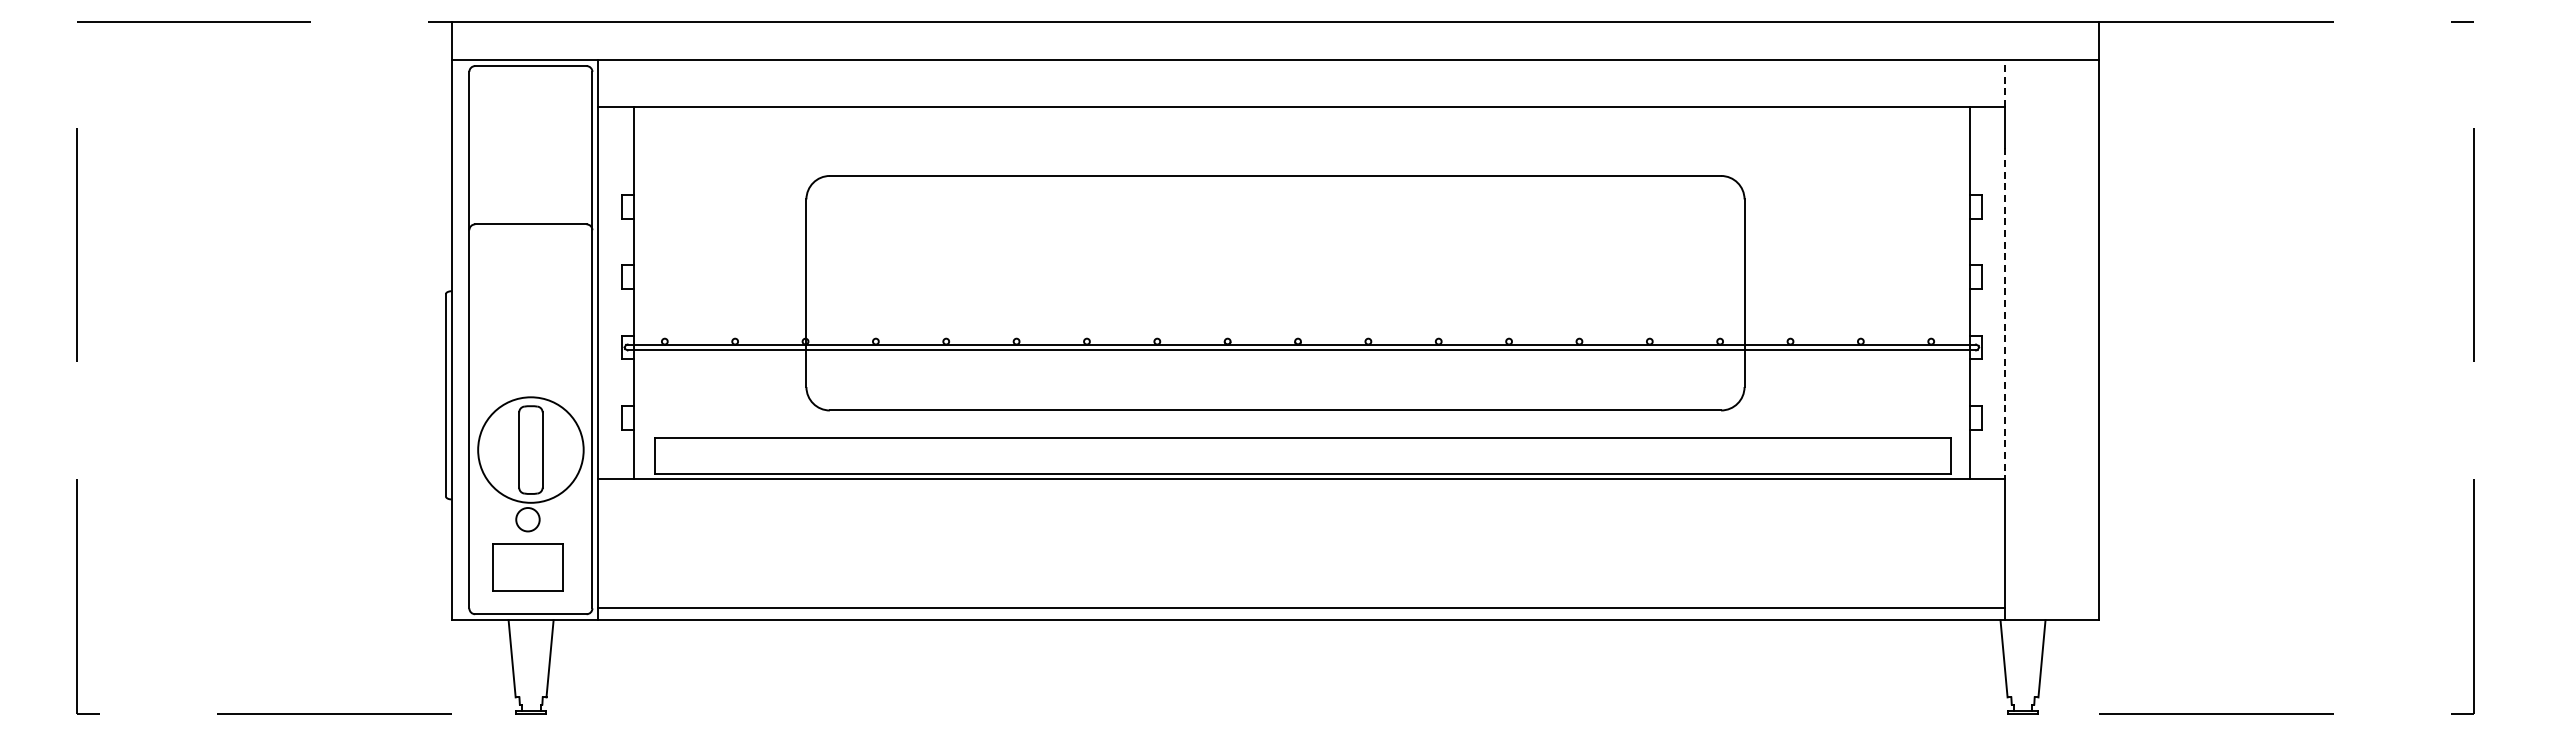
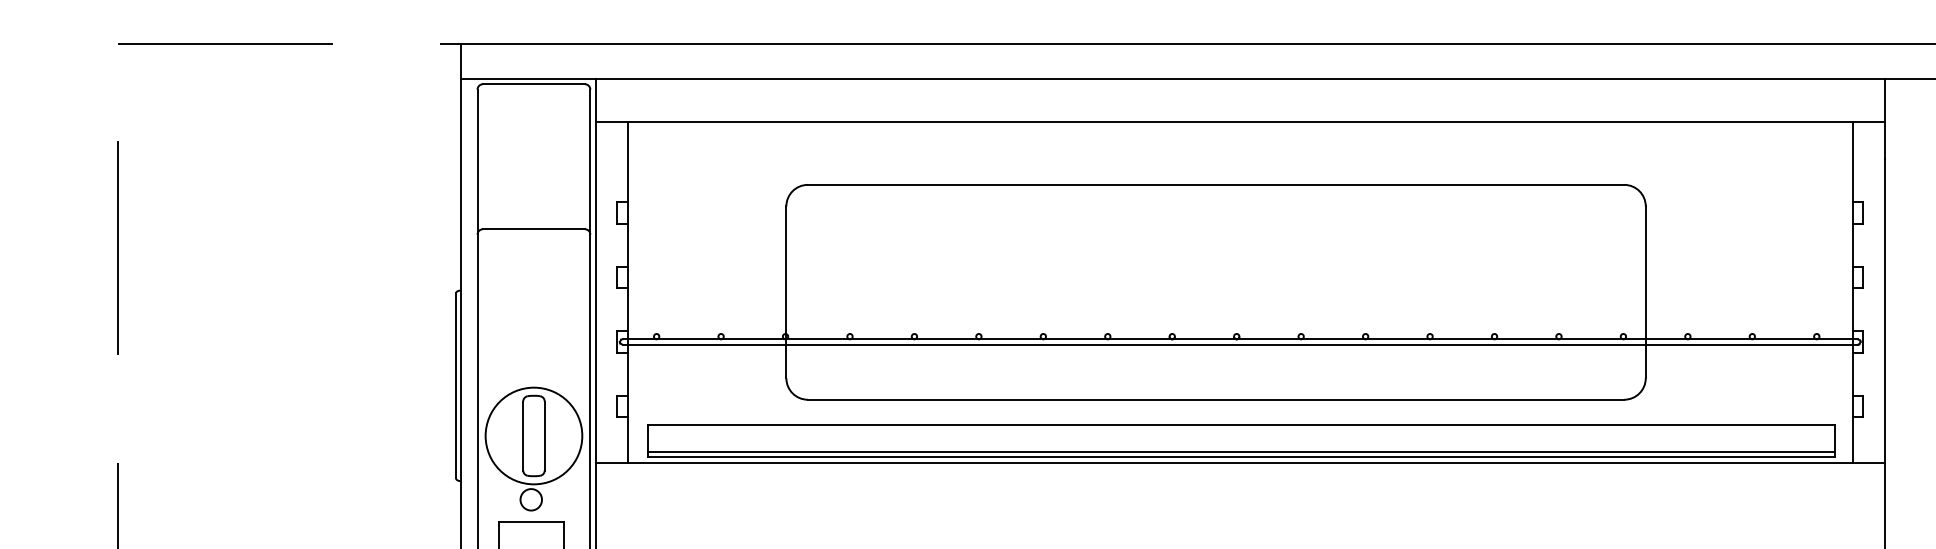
line: (2005, 83) -> (1884, 100), dashed -> solid
line: (2005, 313) -> (1884, 310), dashed -> solid
line: (1303, 467) -> (1241, 451), added

